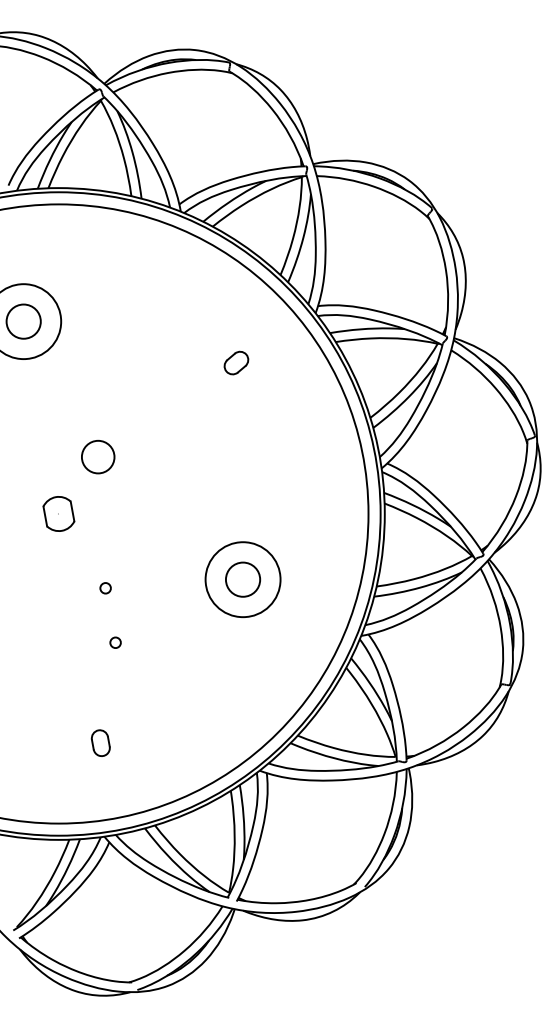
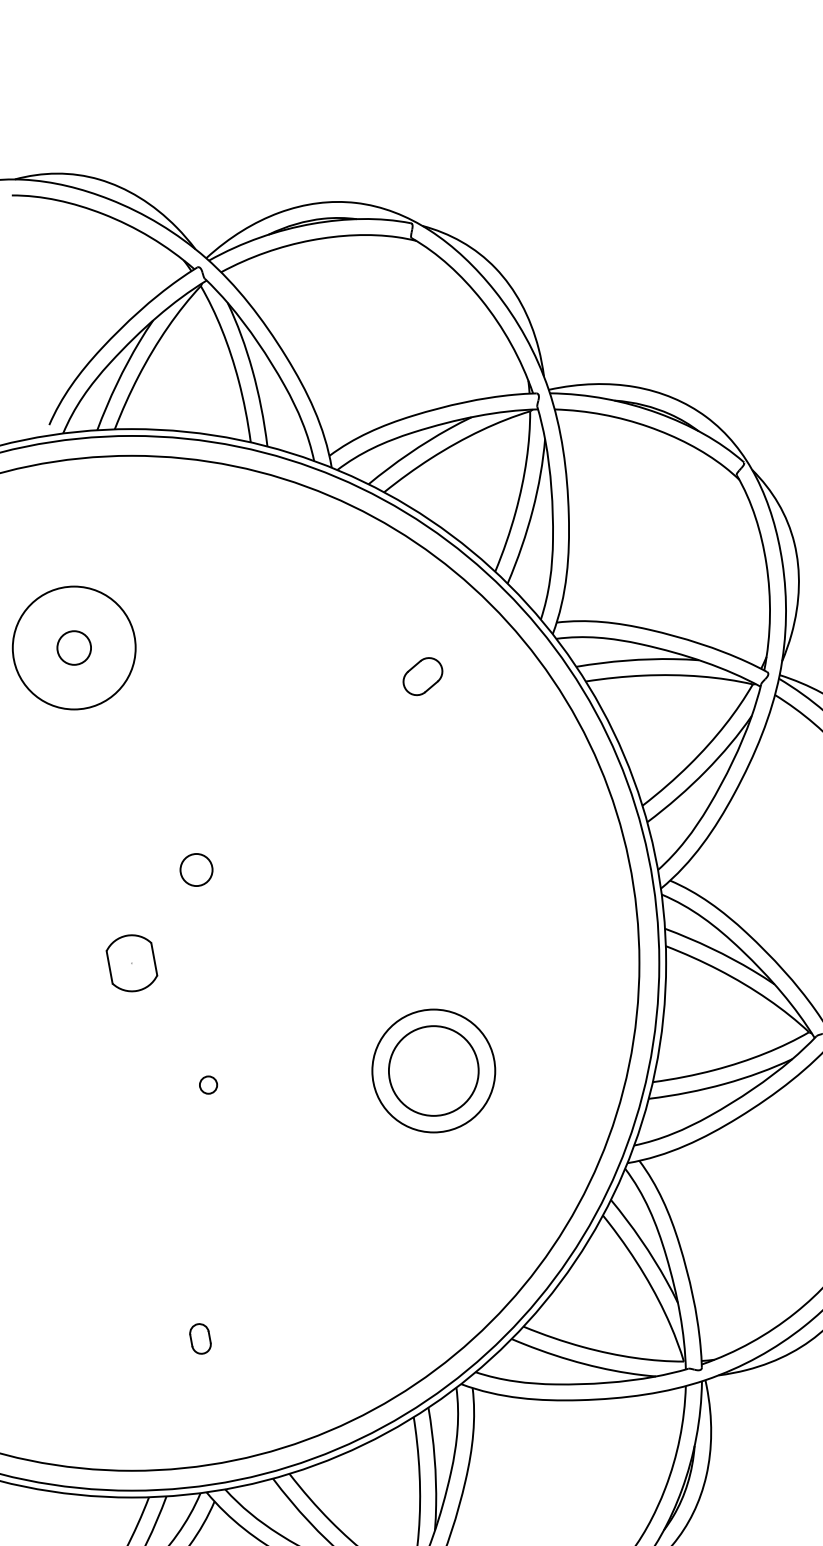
circle: (23, 321) -> (73, 647), size x0.6
part: (236, 362) -> (423, 675), moved
circle: (98, 456) -> (196, 869), size x0.6
circle: (242, 579) -> (432, 1070), size x1.6
circle: (115, 642) -> (224, 1173), removed
part: (100, 742) -> (200, 1337), size x0.7

